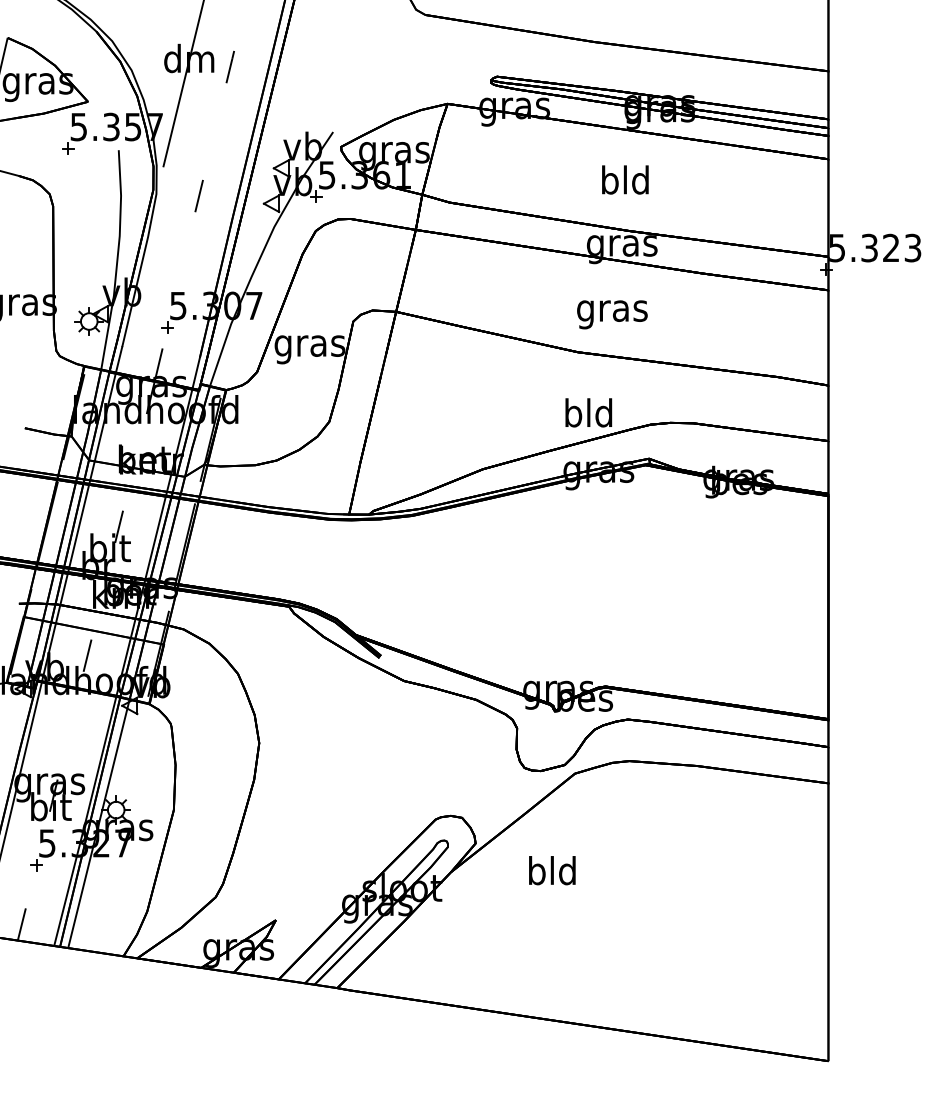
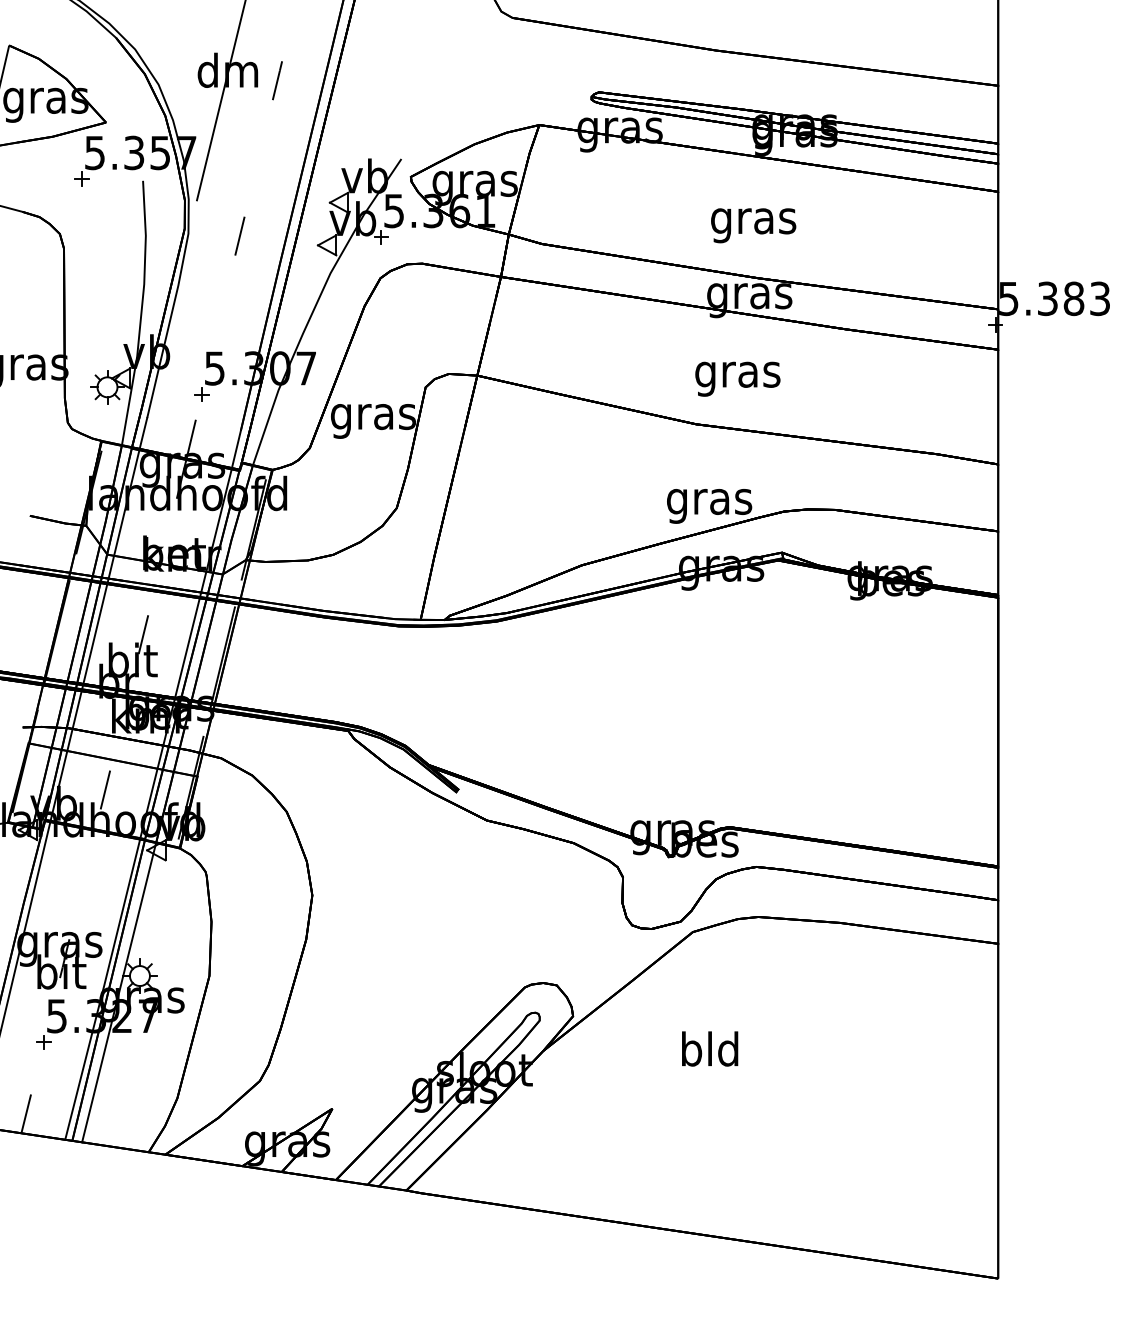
text: (625, 183) -> (753, 220), bld -> gras
text: (891, 247) -> (1074, 298), 5.323 -> 5.383
text: (588, 416) -> (709, 501), bld -> gras
text: (552, 870) -> (710, 1048), moved

